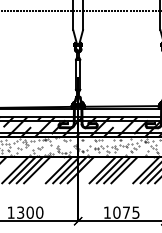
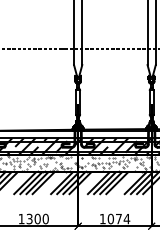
text: (135, 213) -> (126, 219), 1075 -> 1074

